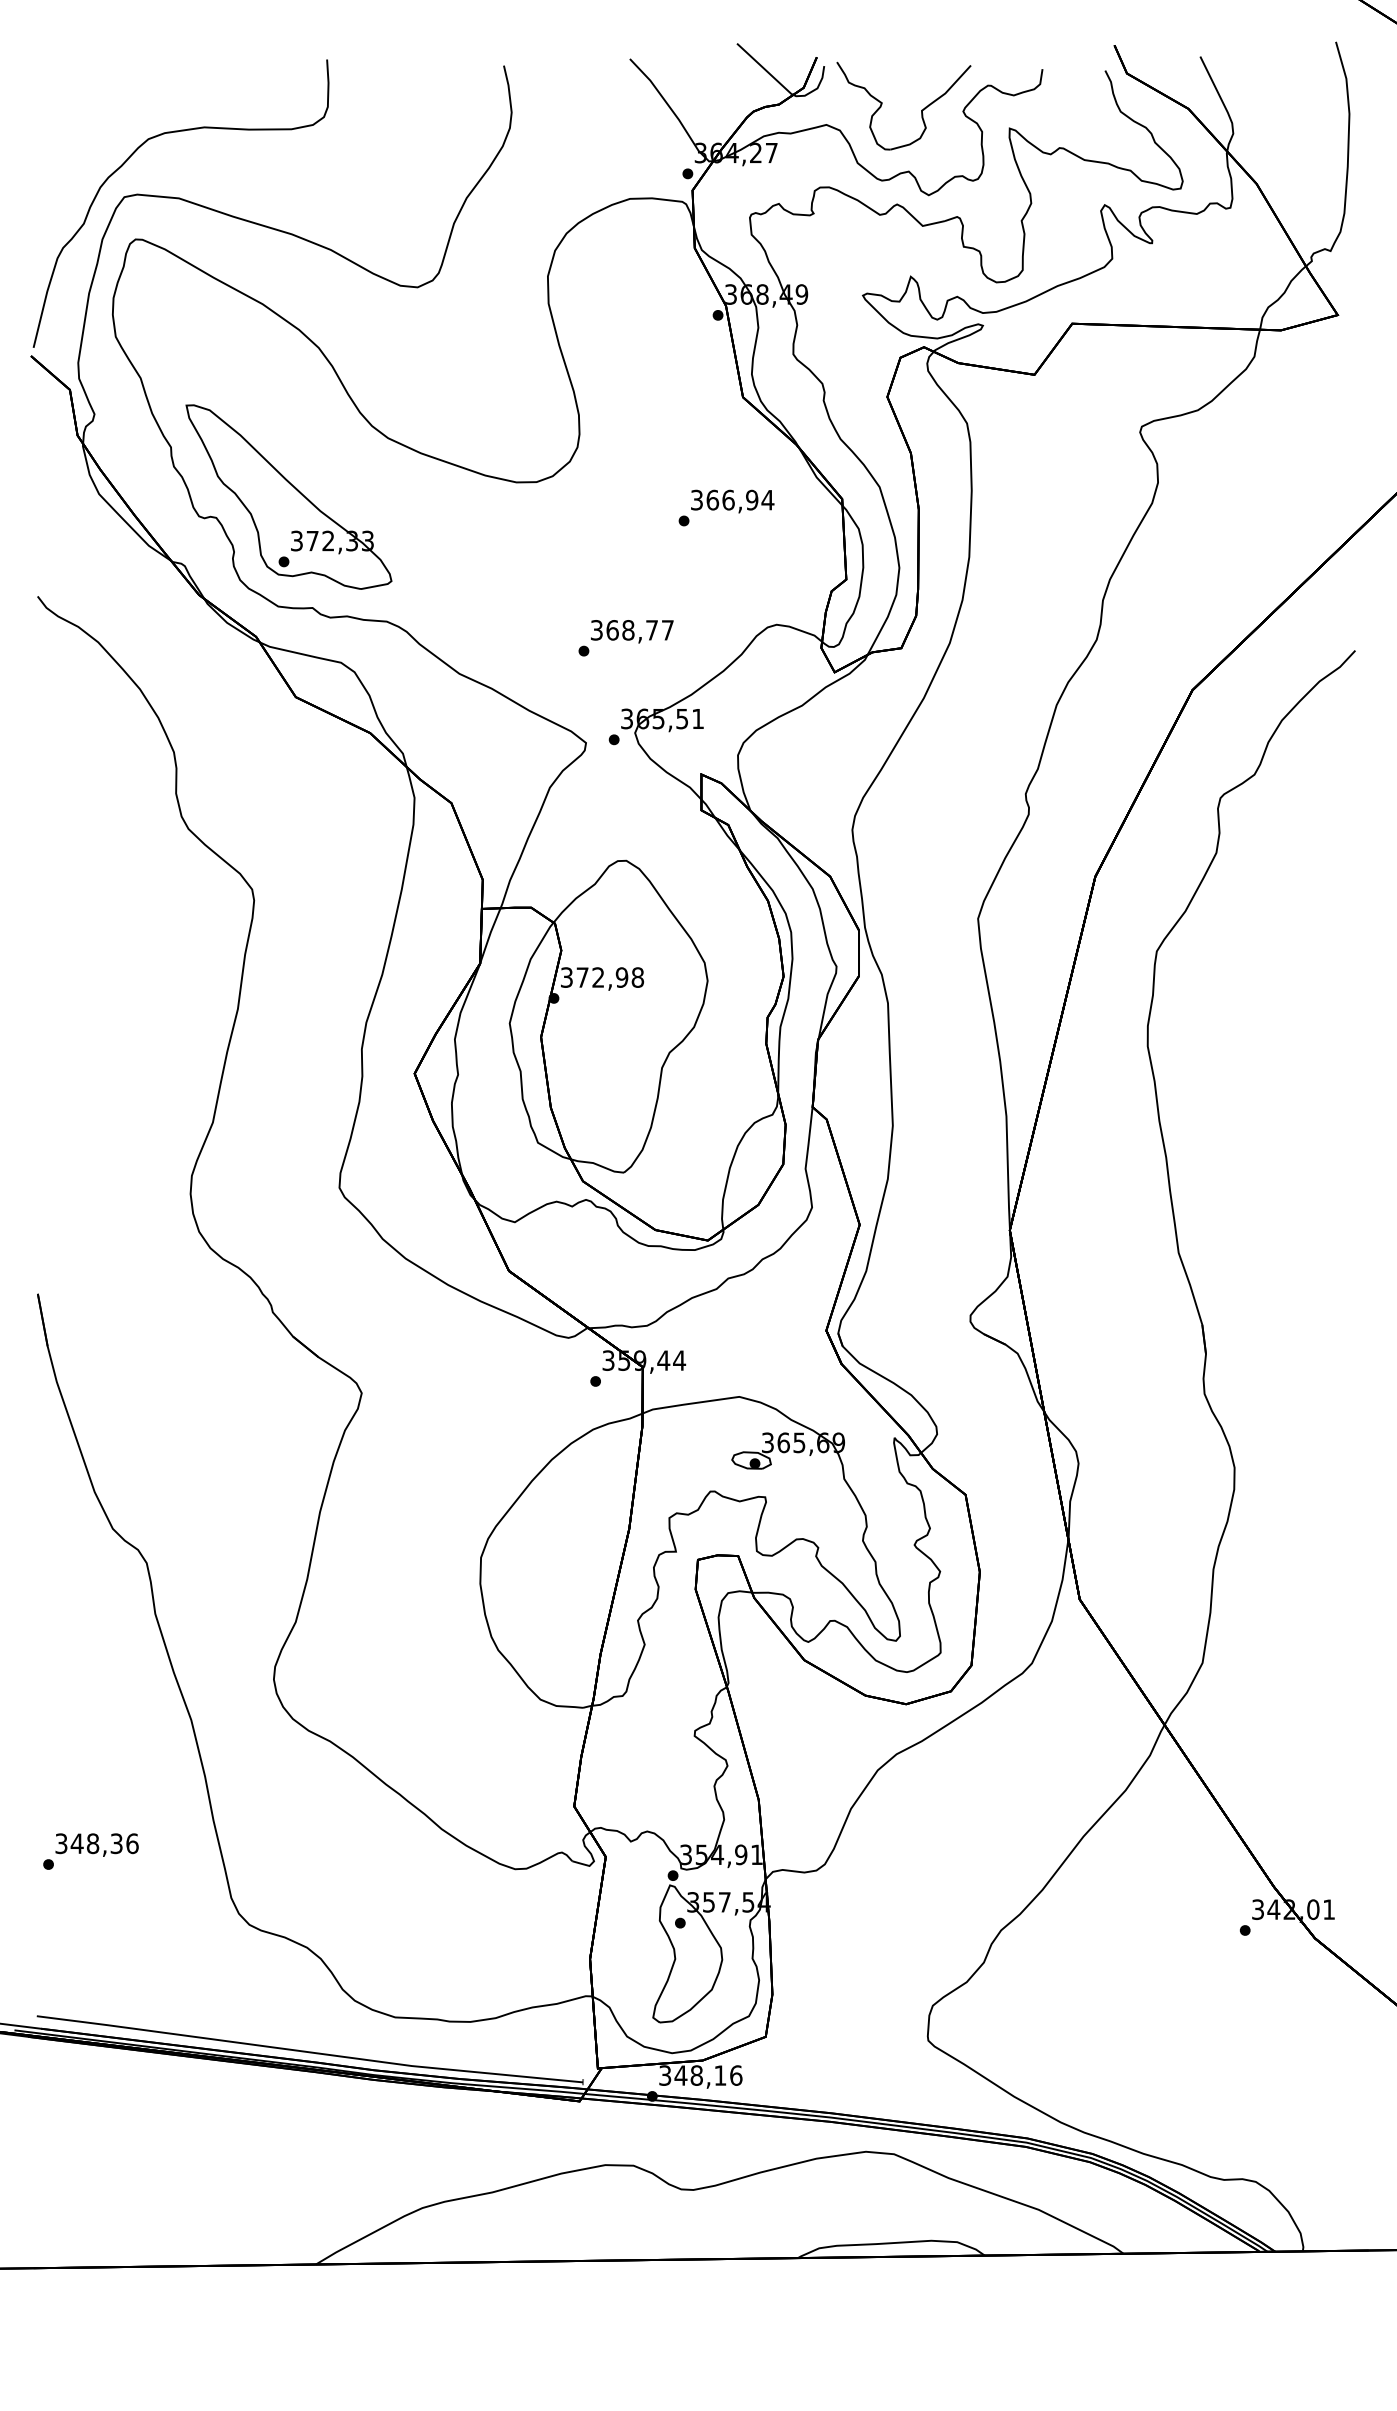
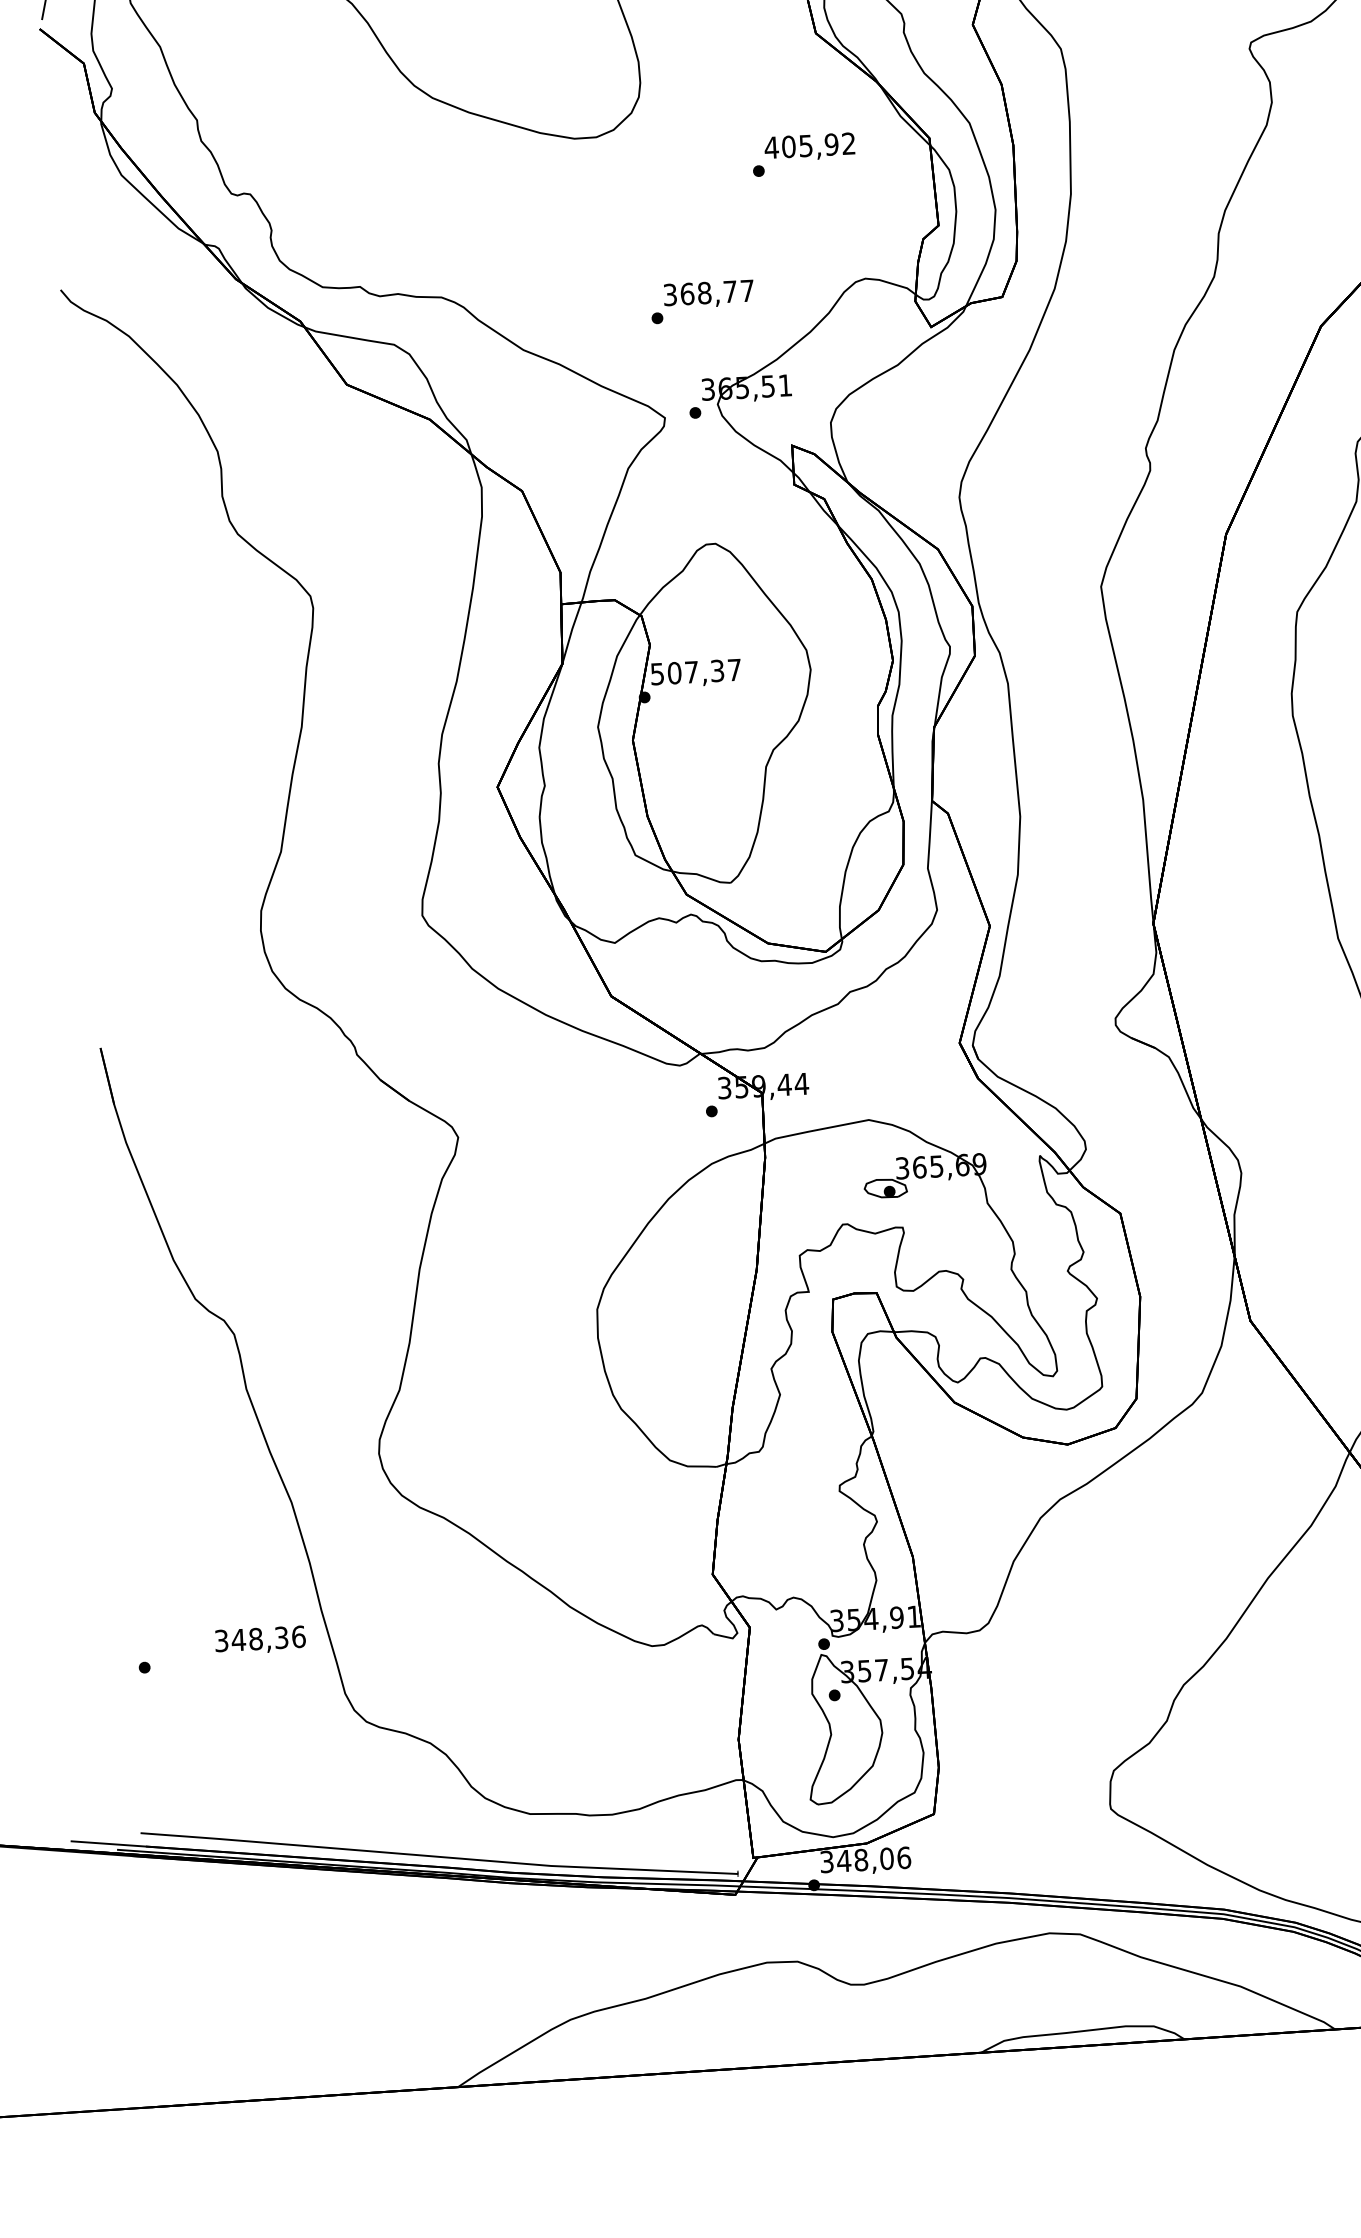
part: (288, 496) -> (327, 167), removed
text: (732, 499) -> (810, 145), 366,94 -> 405,92
text: (602, 977) -> (696, 671), 372,98 -> 507,37
text: (96, 1844) -> (259, 1639), moved
text: (720, 2075) -> (887, 1858), 348,16 -> 348,06

